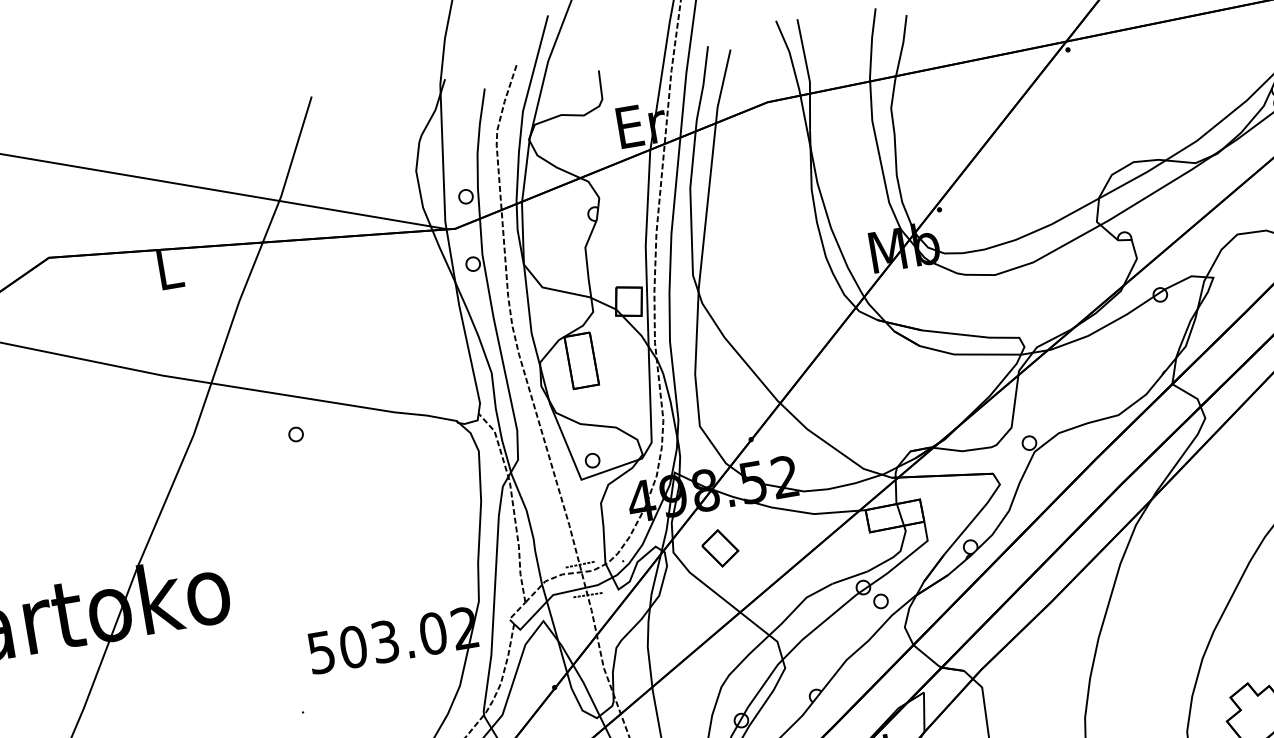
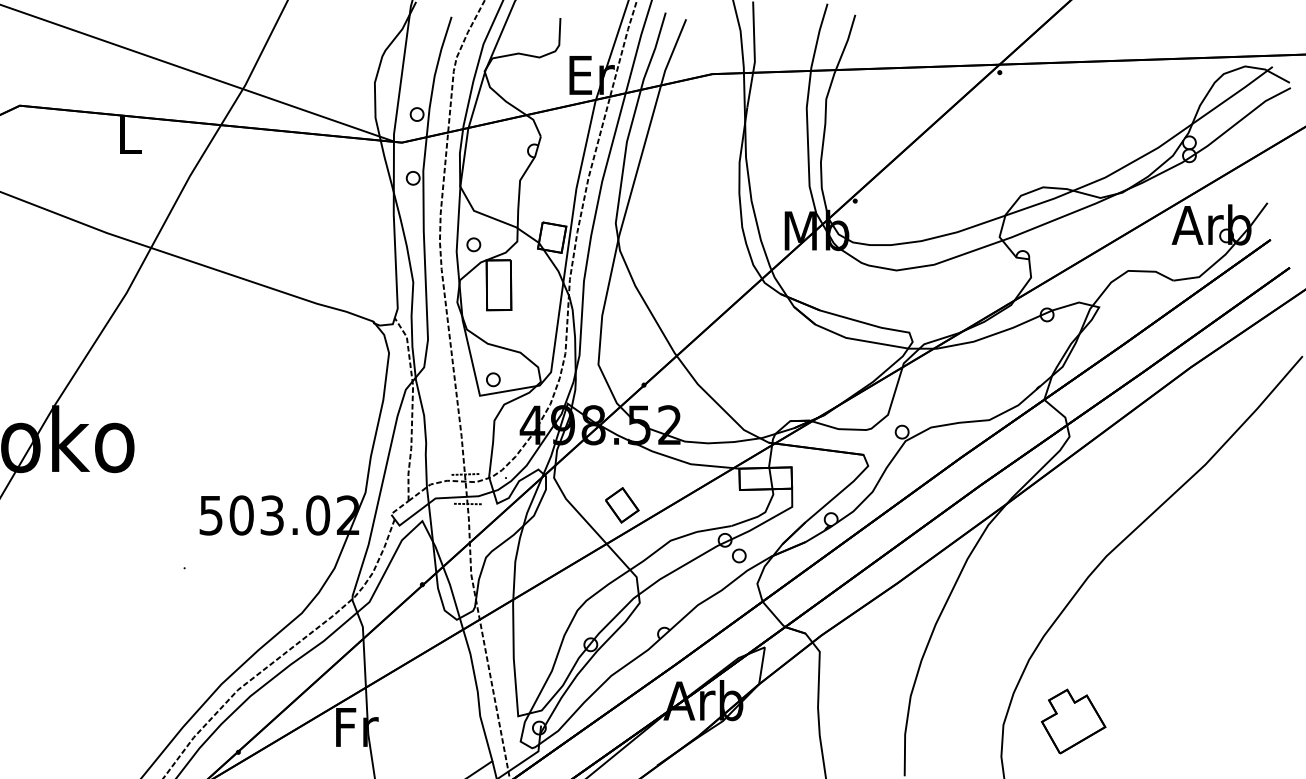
part: (295, 434) -> (473, 244), moved
part: (720, 548) -> (622, 505), moved

